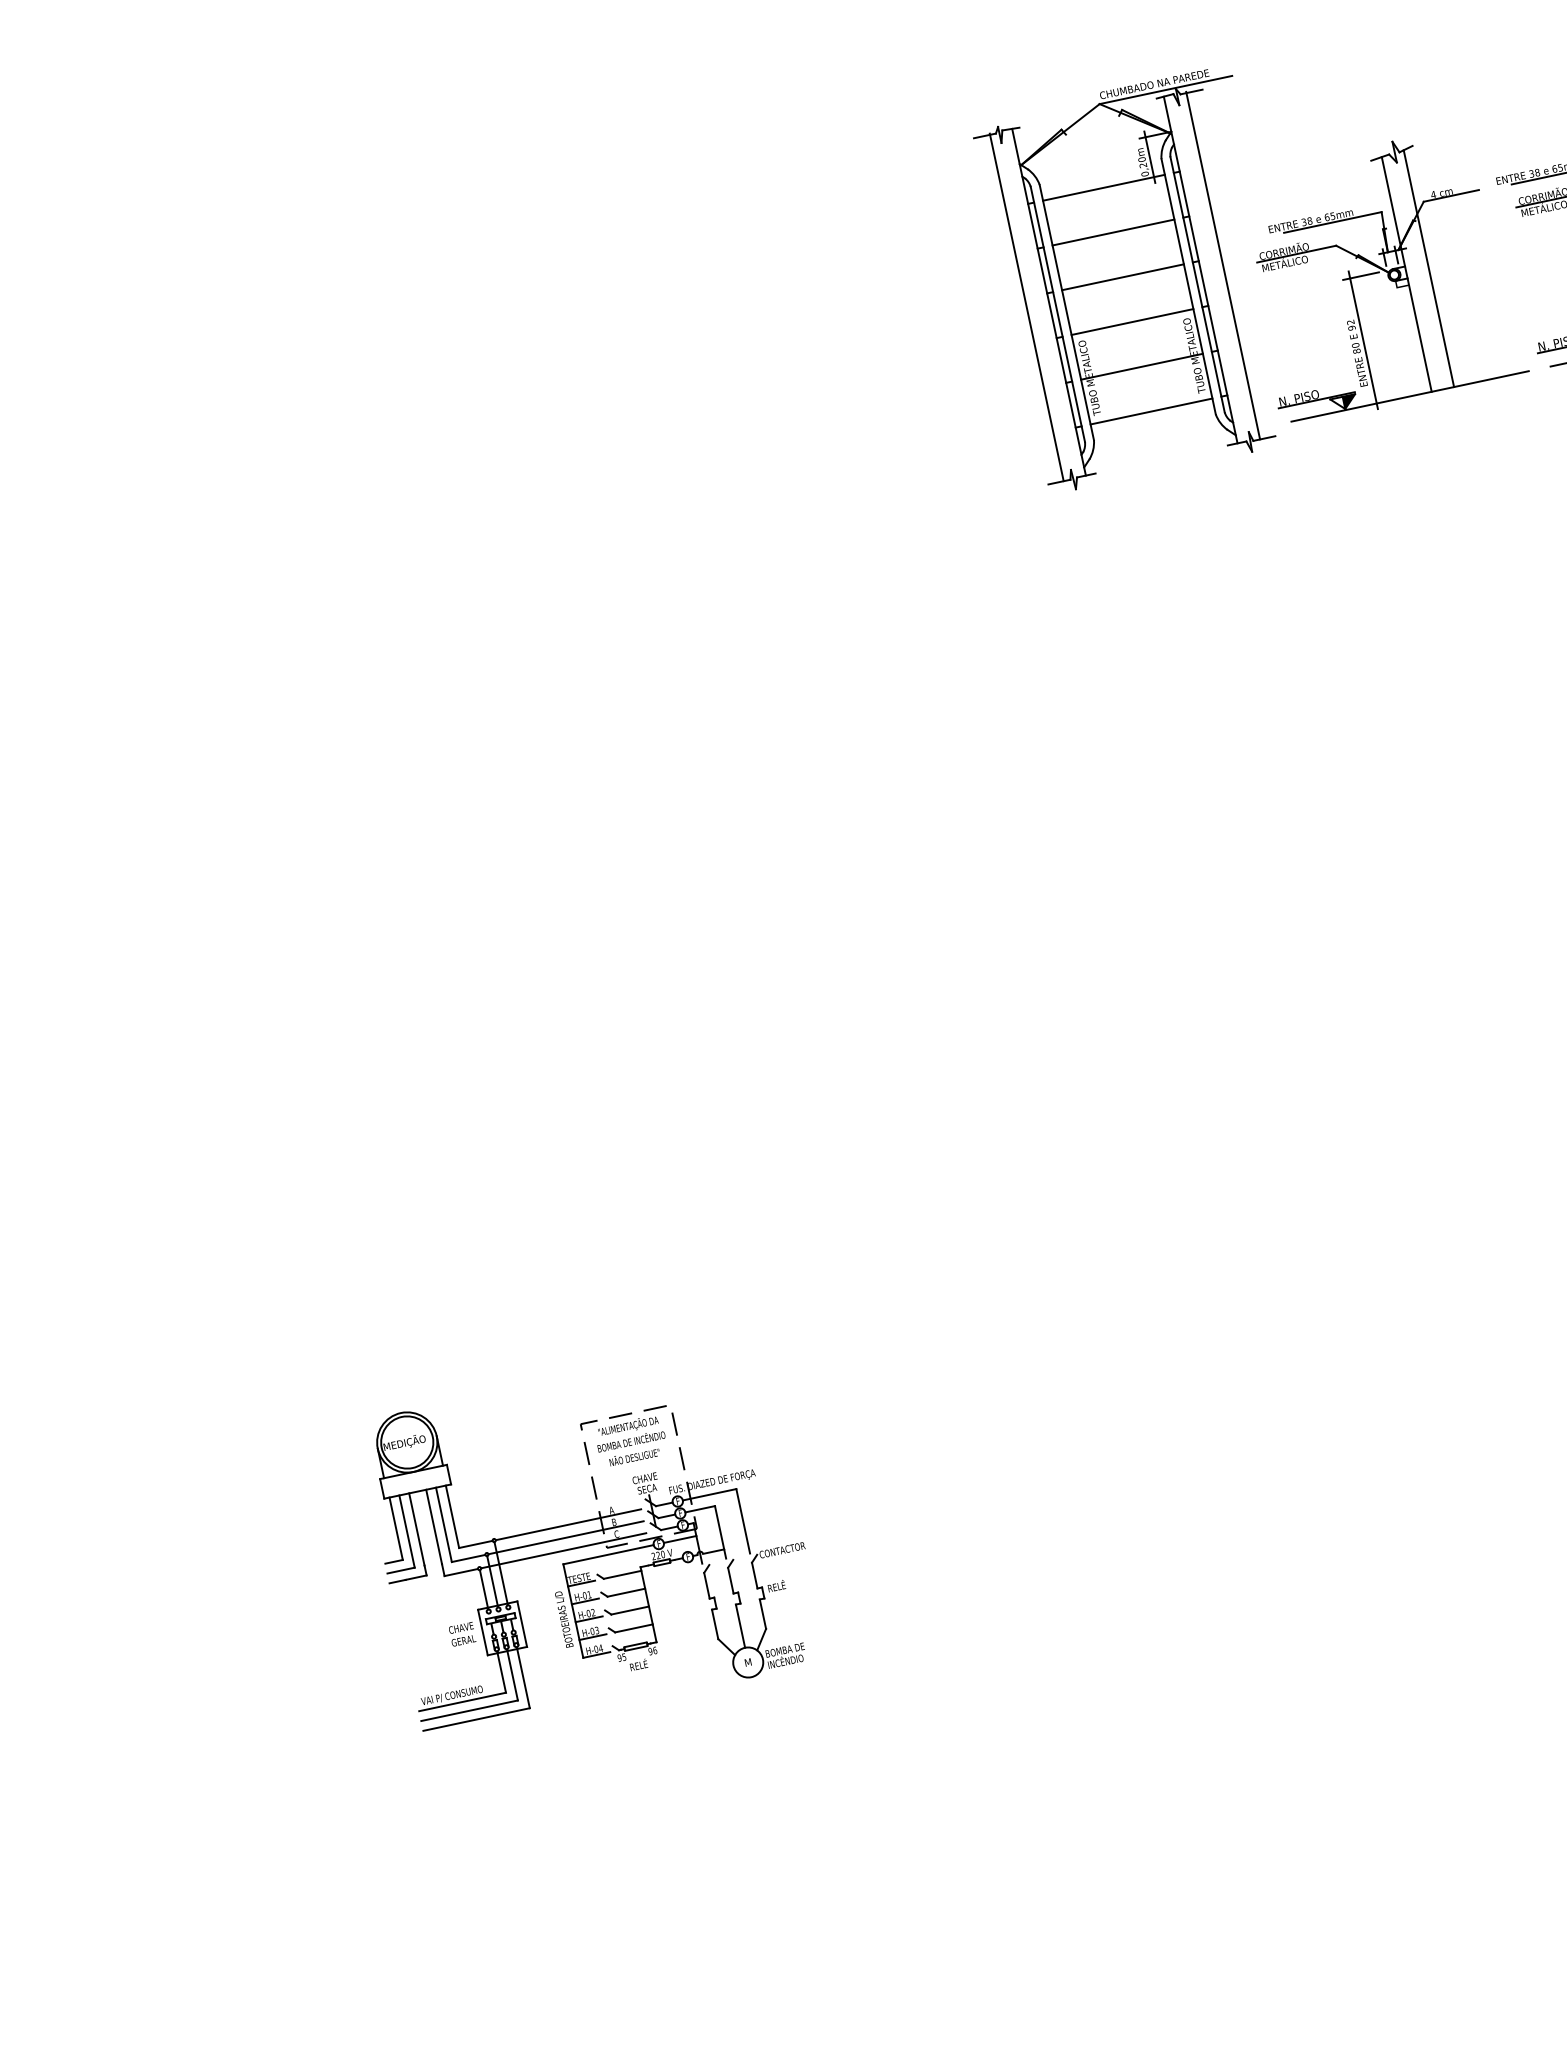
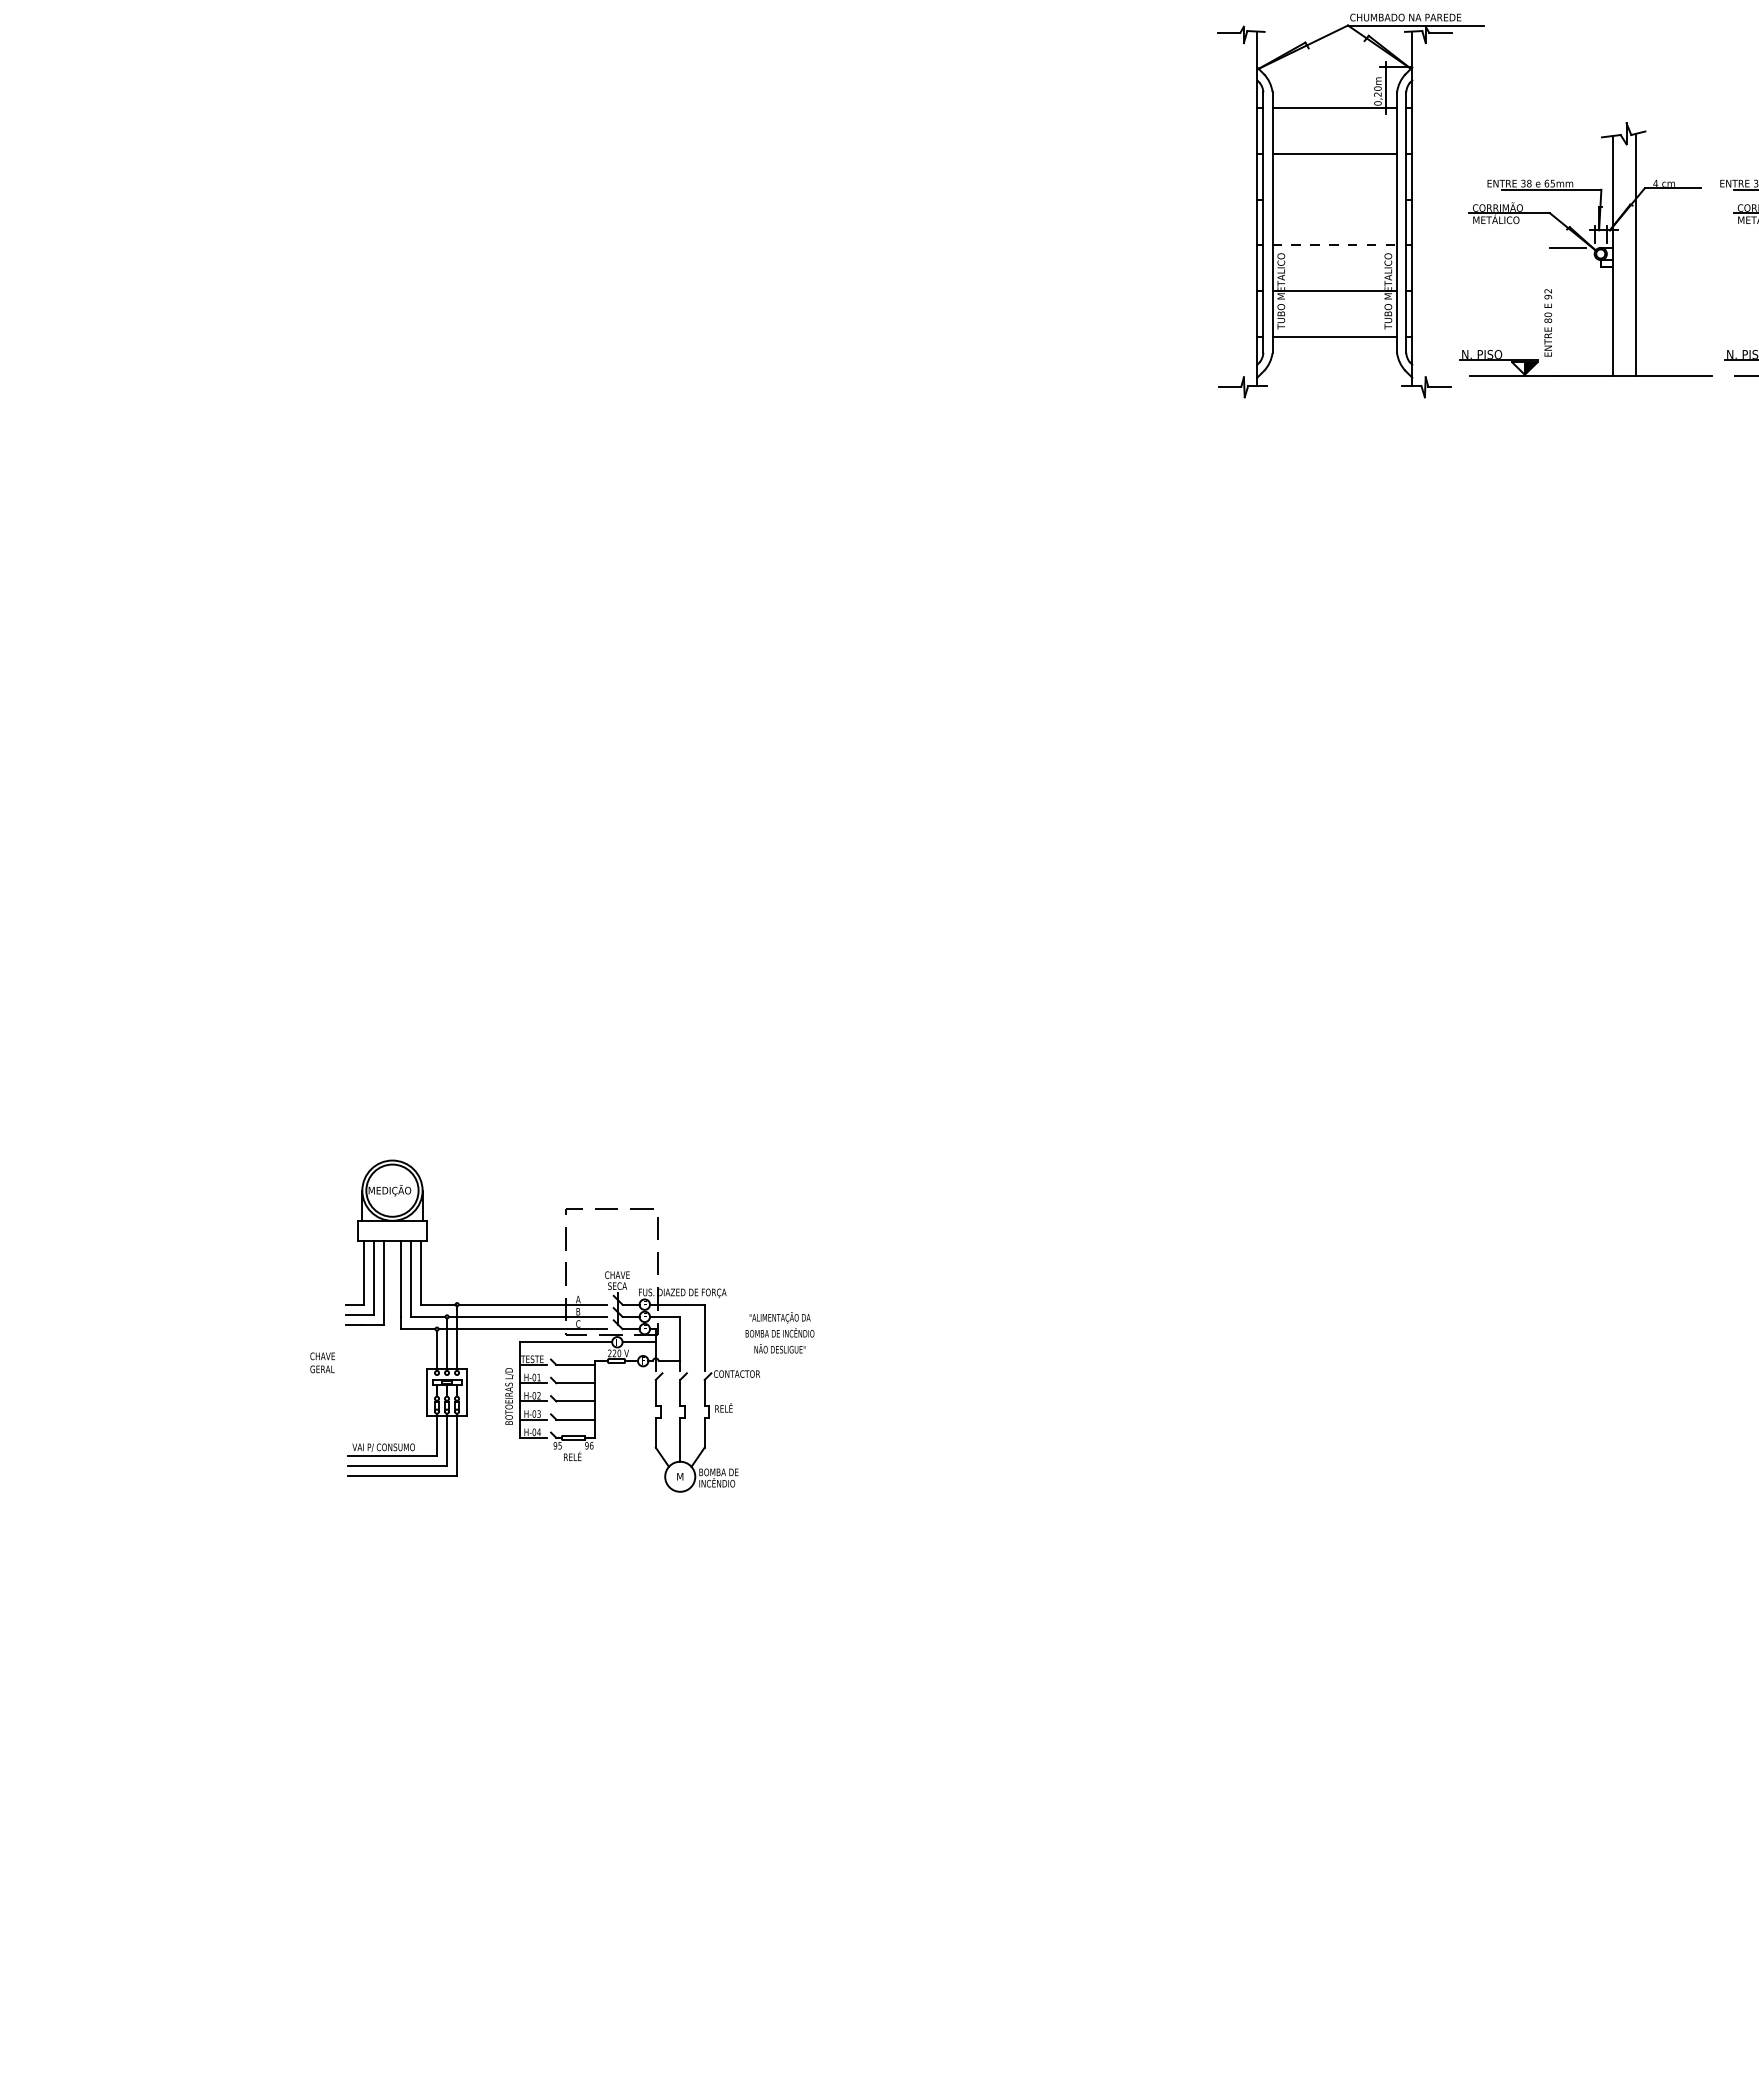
line: (1223, 264) -> (1435, 208), removed
line: (1122, 277) -> (1334, 199), removed
line: (1026, 306) -> (1234, 208), removed
line: (1133, 321) -> (1335, 245), solid -> dashed
line: (1363, 340) -> (1556, 311), removed
text: (630, 1440) -> (779, 1332), moved
text: (462, 1634) -> (322, 1362), moved

